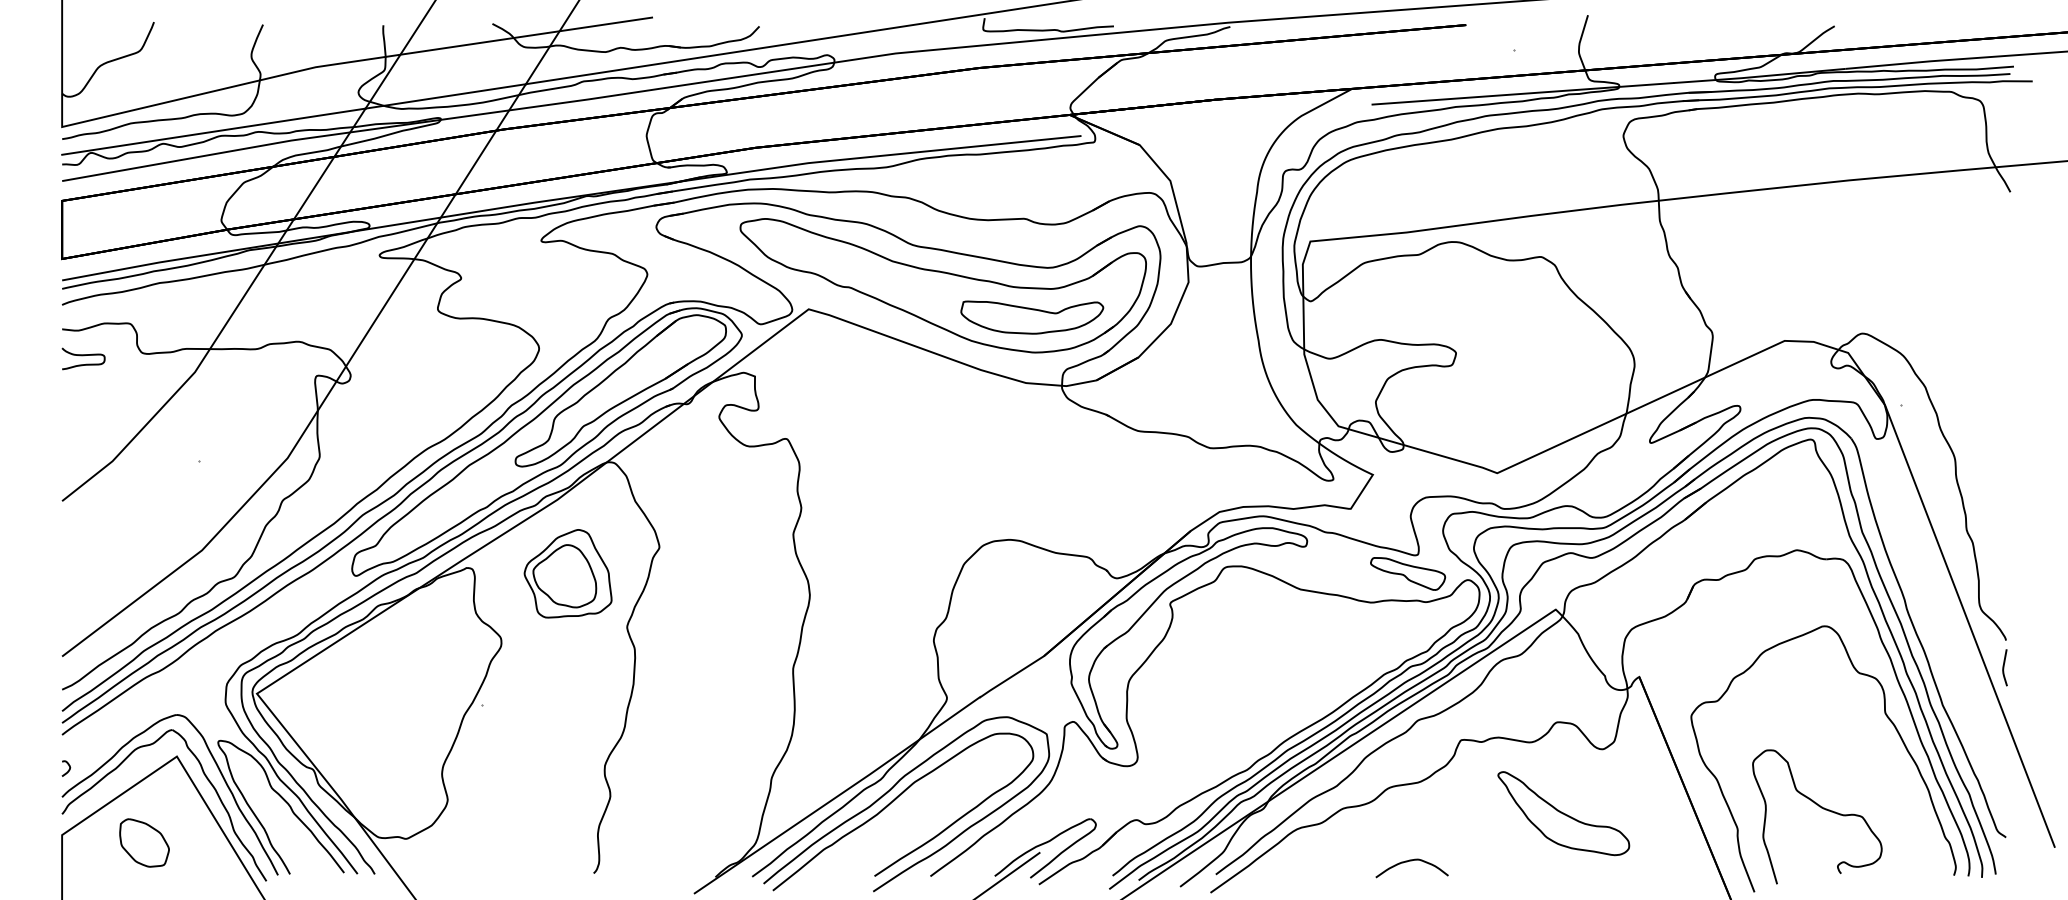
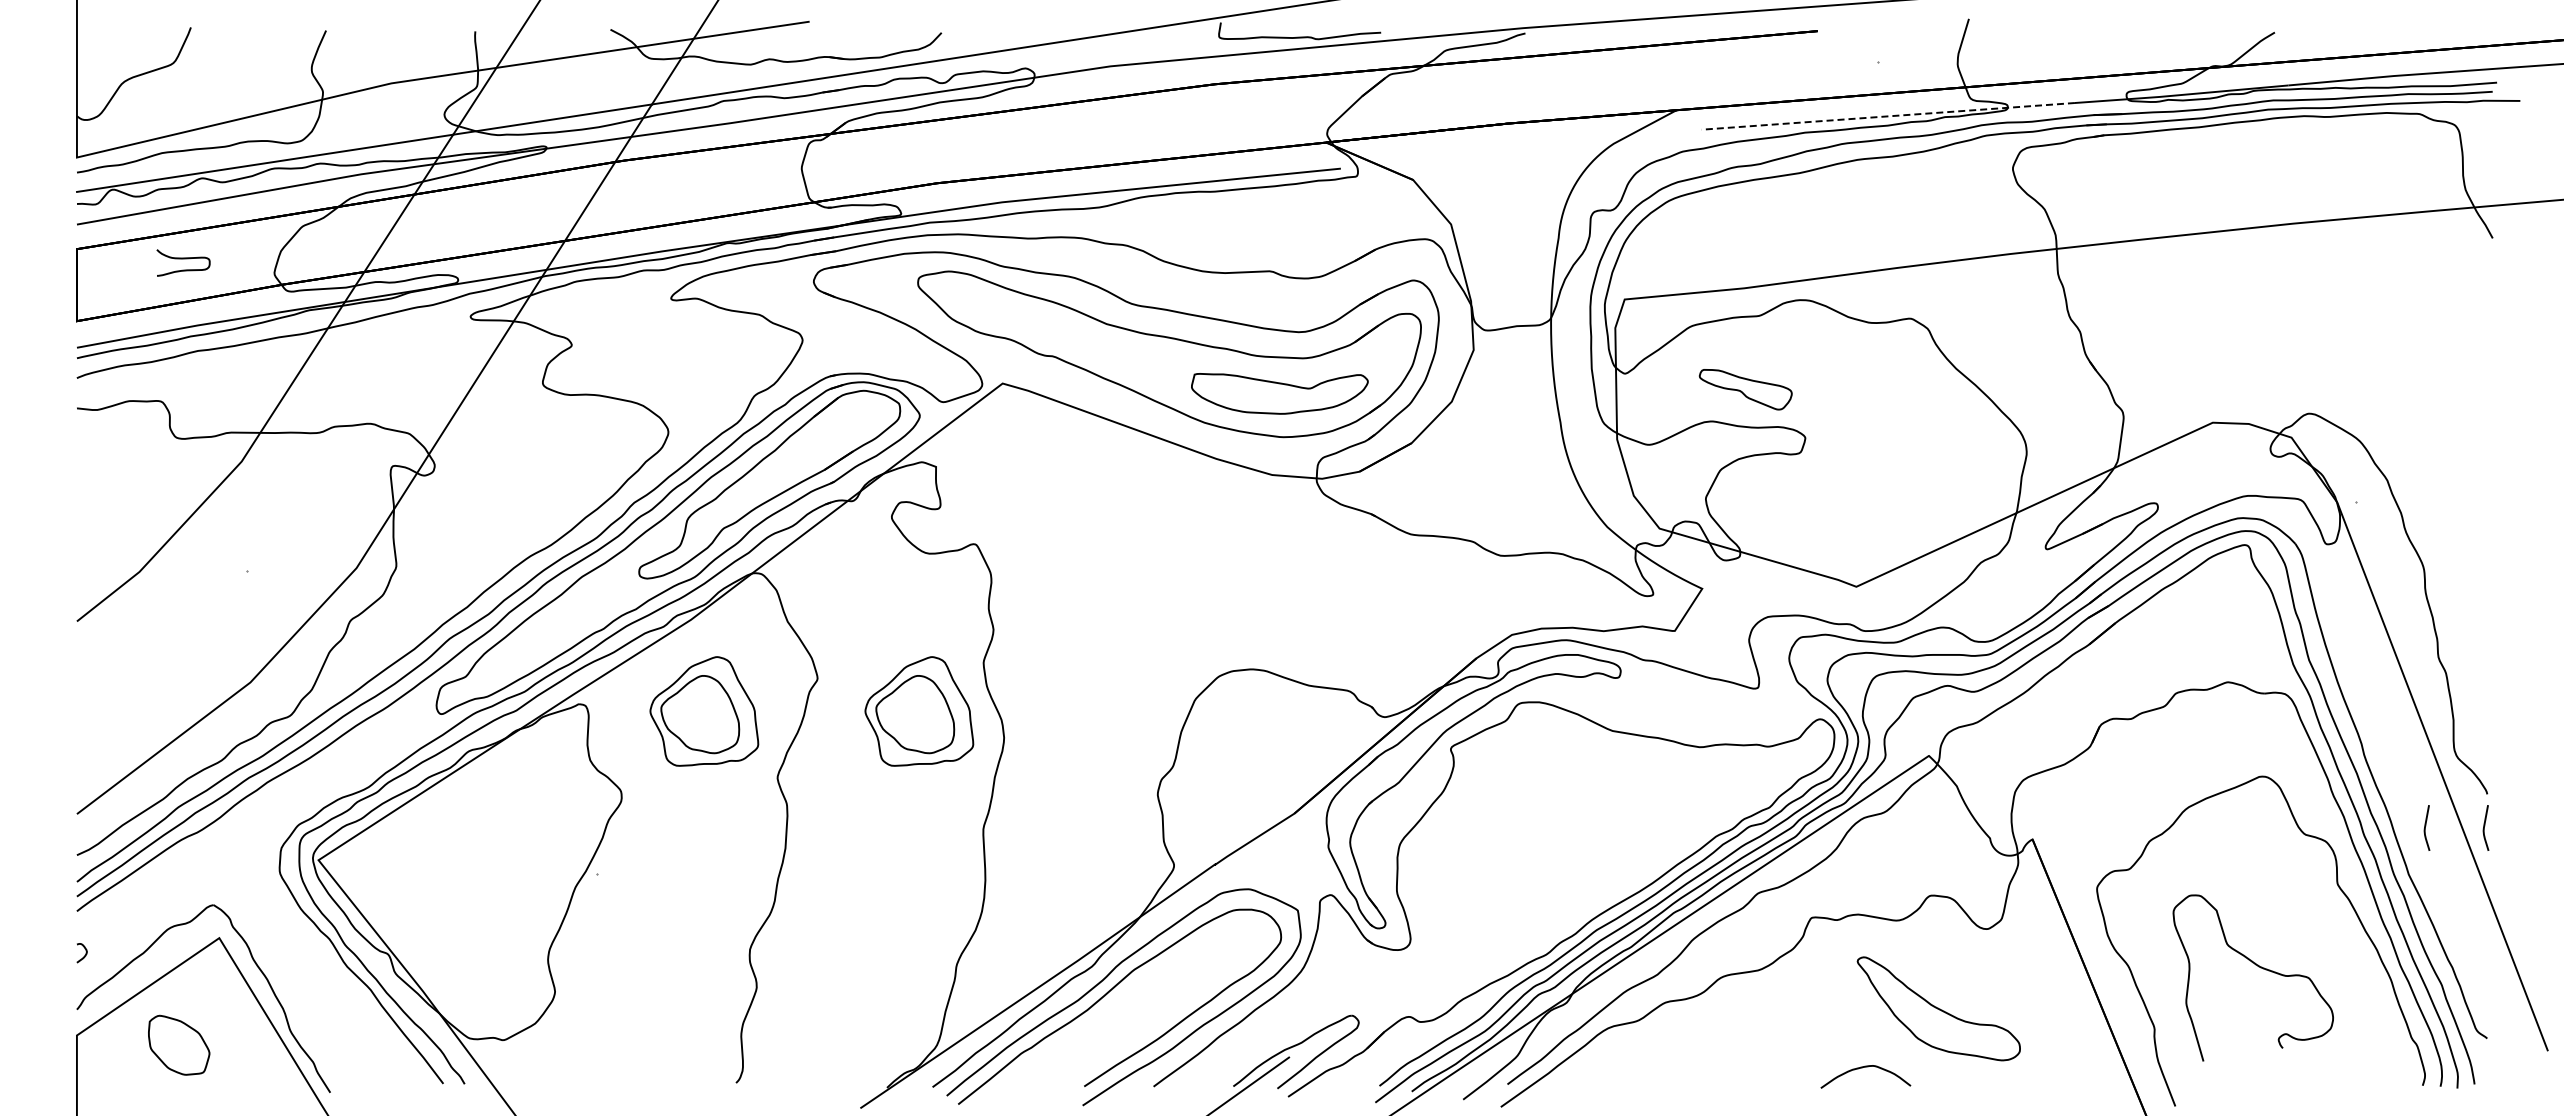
line: (1522, 93) -> (1887, 116), solid -> dashed
curve: (83, 356) -> (183, 259), moved
part: (741, 573) -> (919, 711), added
part: (1407, 573) -> (1745, 389), moved
curve: (1957, 666) -> (2426, 826), added
part: (225, 783) -> (279, 971), removed
curve: (1821, 808) -> (2258, 967), moved
curve: (1409, 861) -> (1862, 1068), moved

